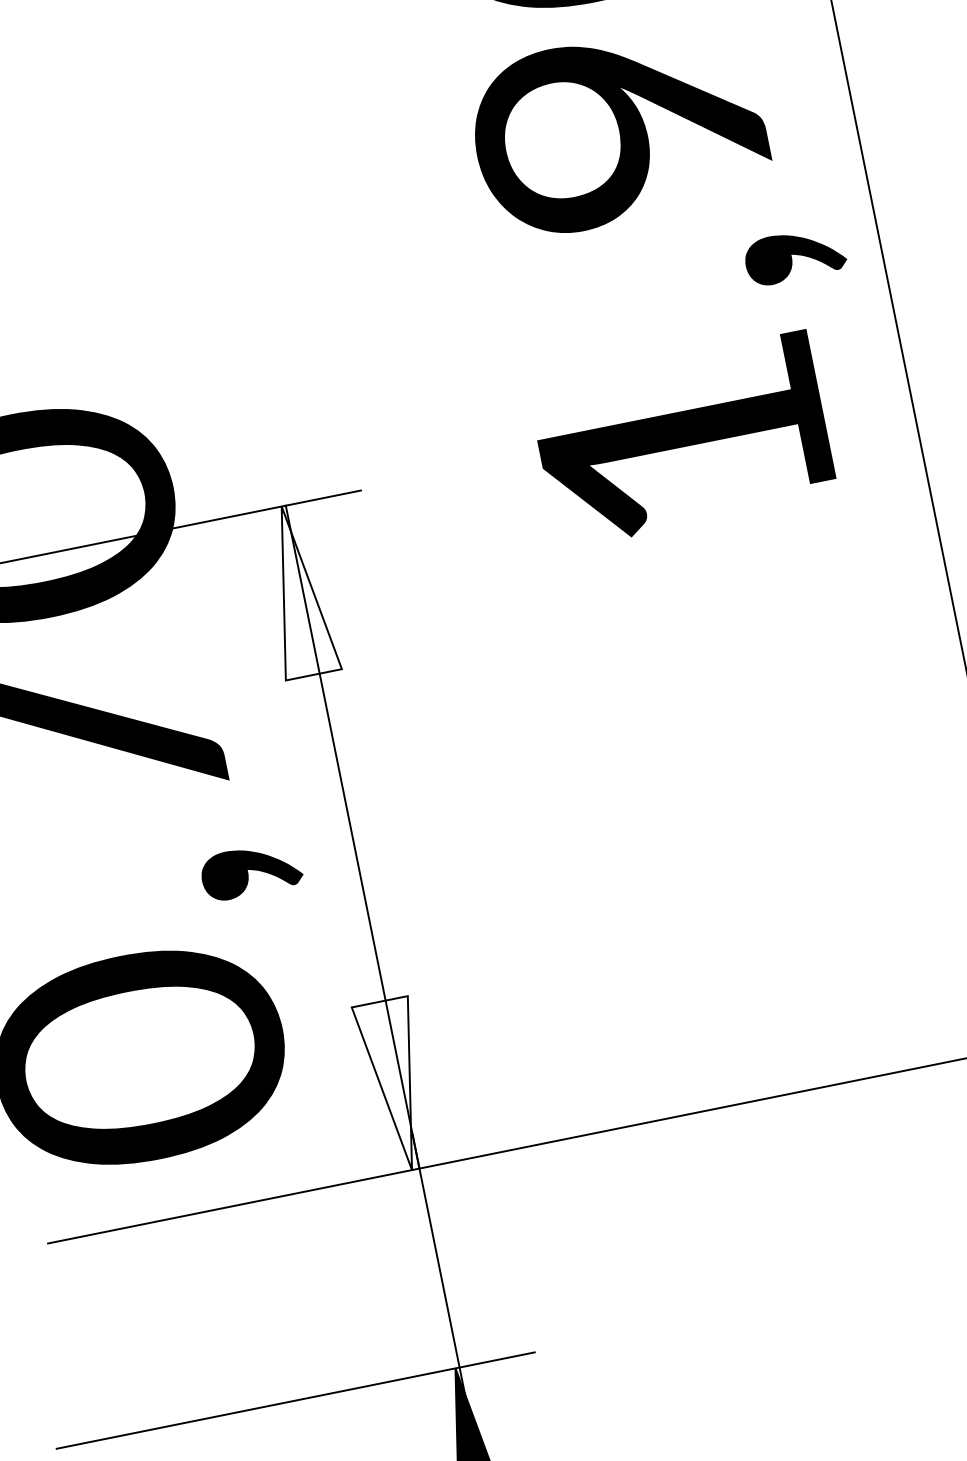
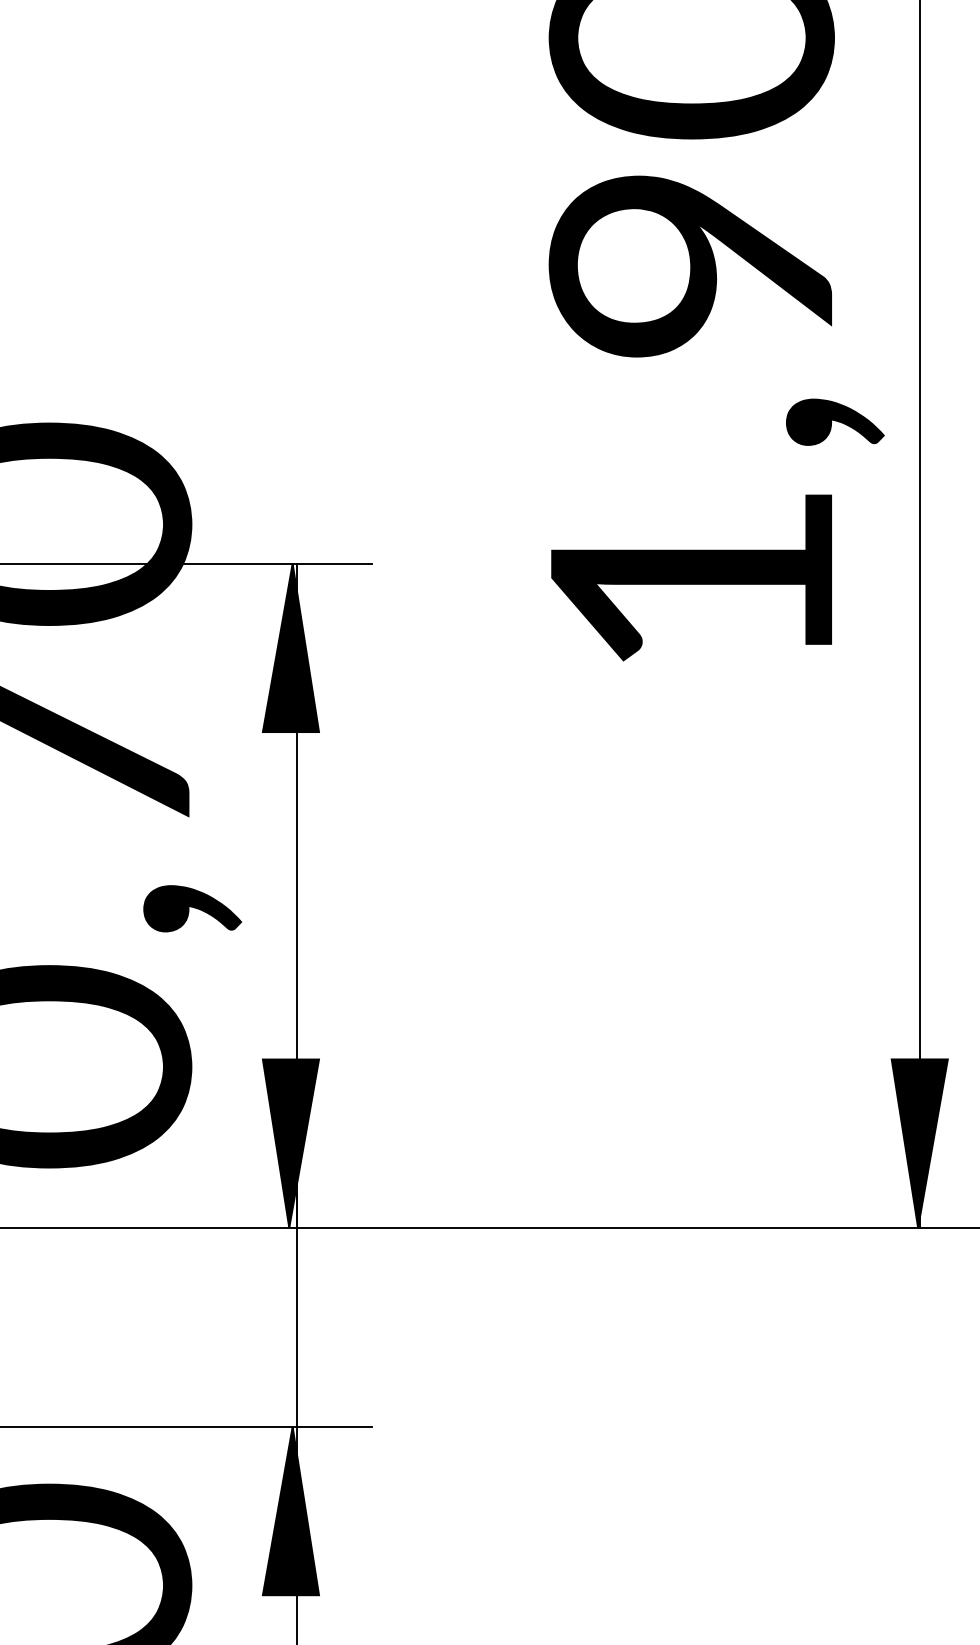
fill: (296, 590) -> (290, 647), added
fill: (396, 1085) -> (290, 1143), added

